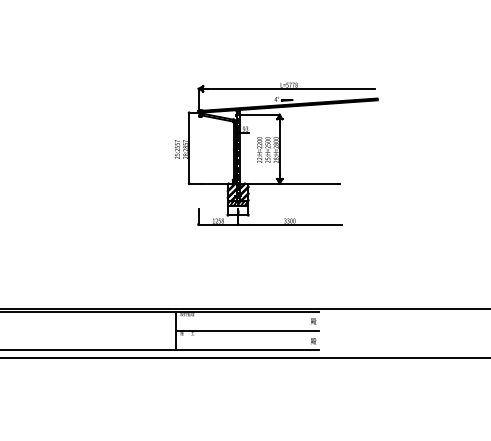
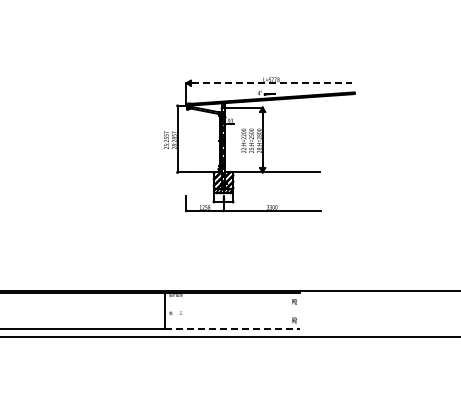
line: (290, 89) -> (272, 83), solid -> dashed
line: (247, 330) -> (232, 310), removed
line: (247, 349) -> (232, 328), solid -> dashed

